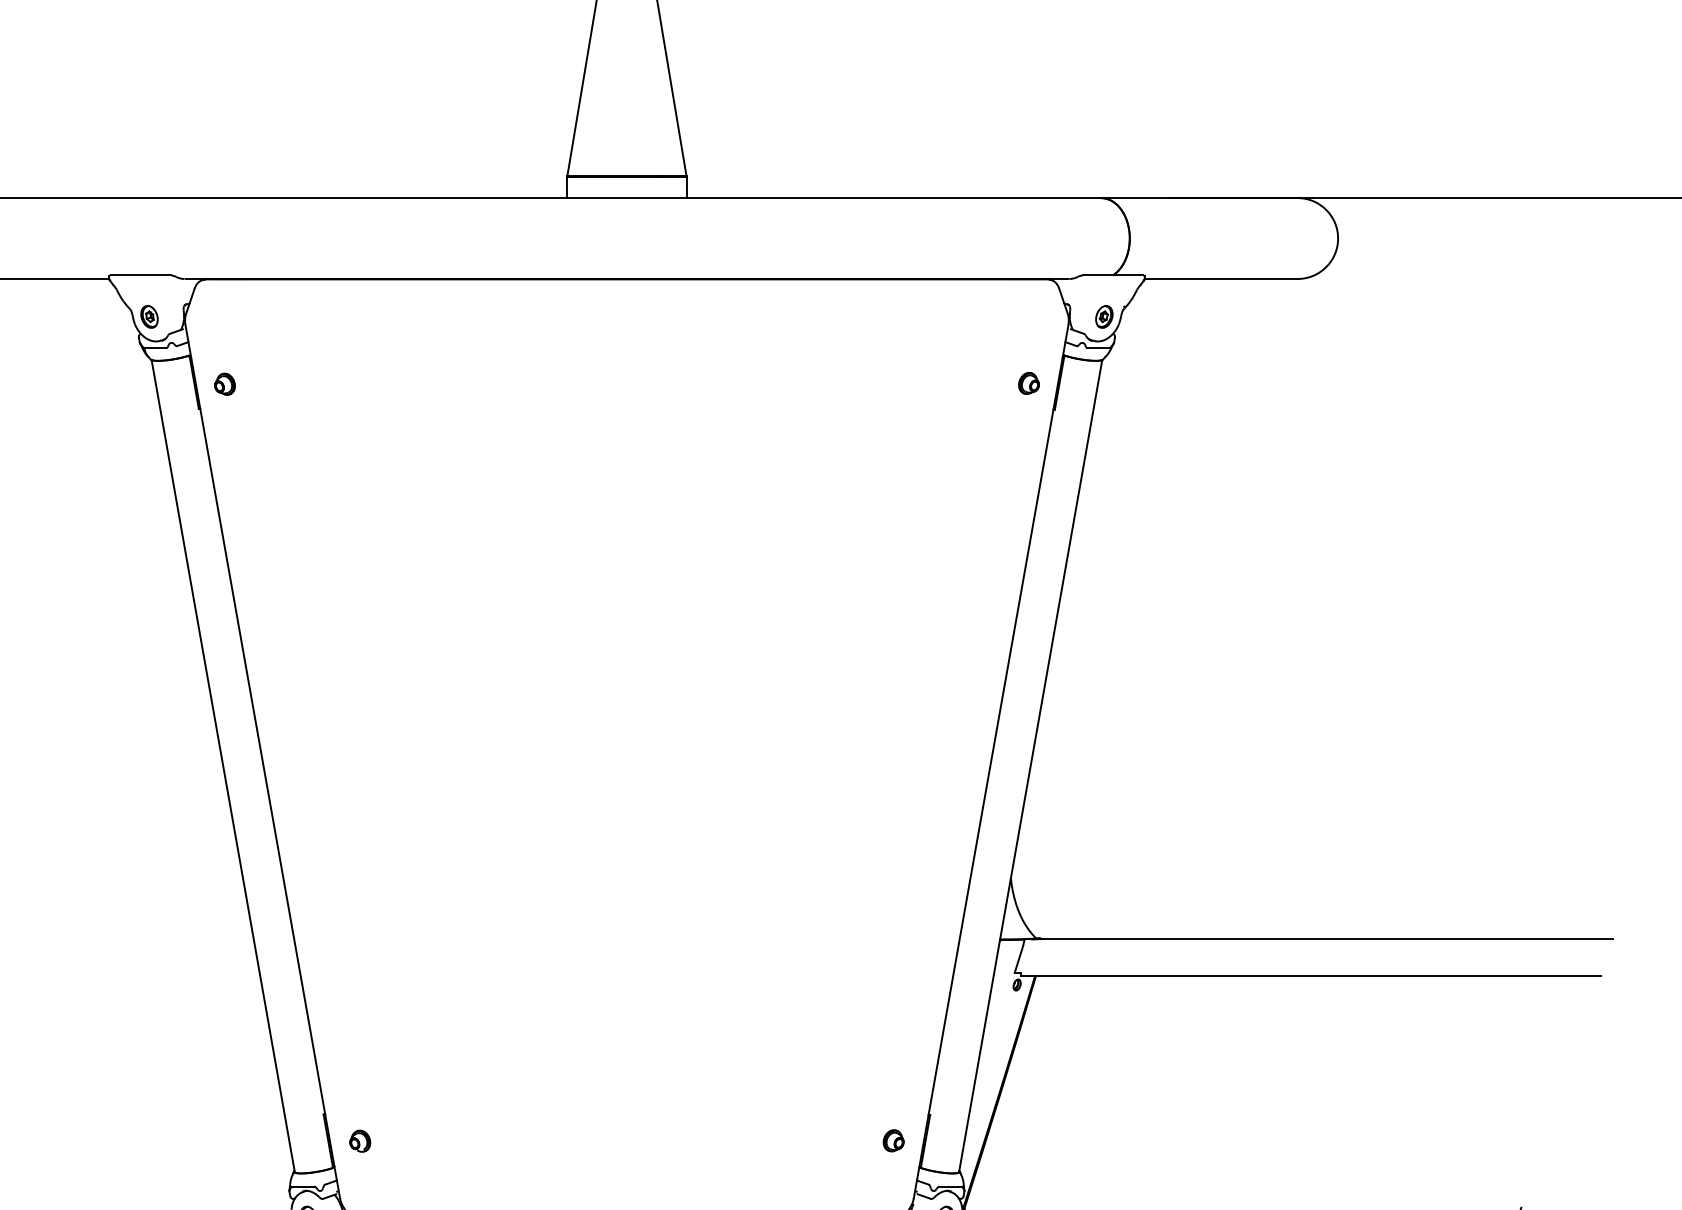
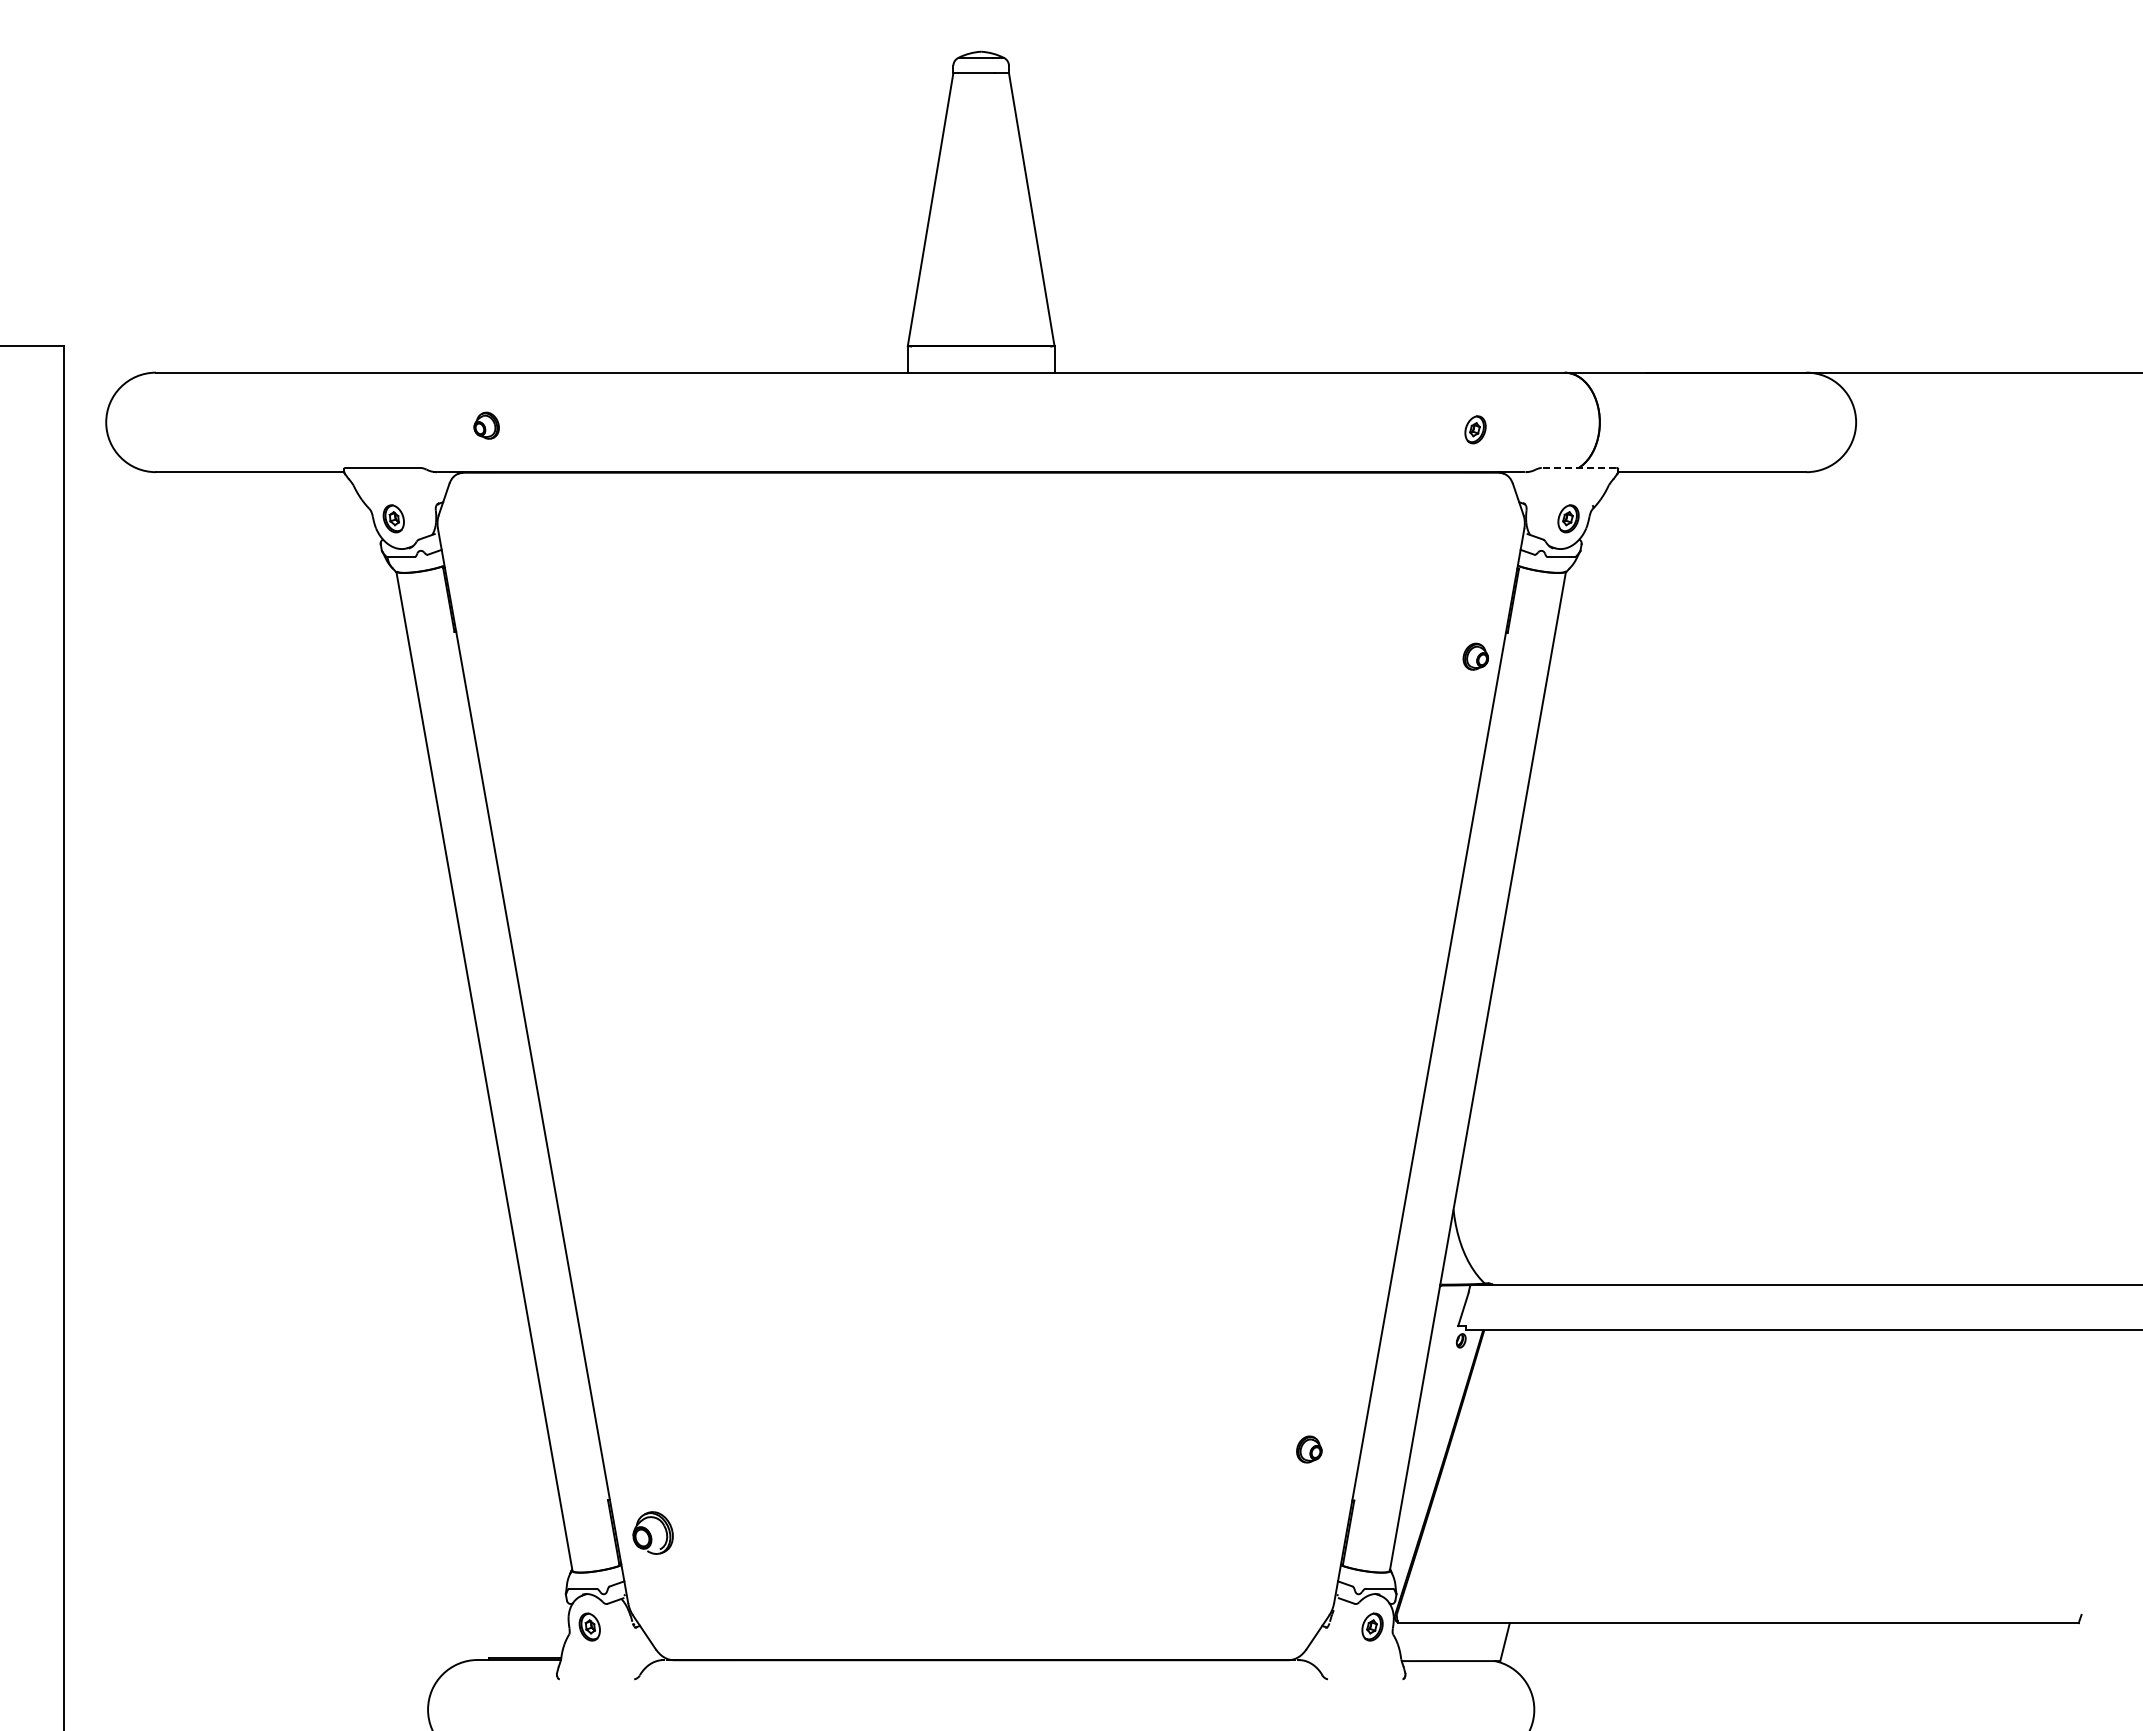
part: (1028, 244) -> (1475, 429), added
line: (1112, 275) -> (1578, 467), solid -> dashed
part: (1028, 383) -> (1475, 656), moved
part: (224, 384) -> (486, 425), moved
part: (359, 1140) -> (652, 1532), size x1.6
part: (893, 1140) -> (1309, 1449), moved

